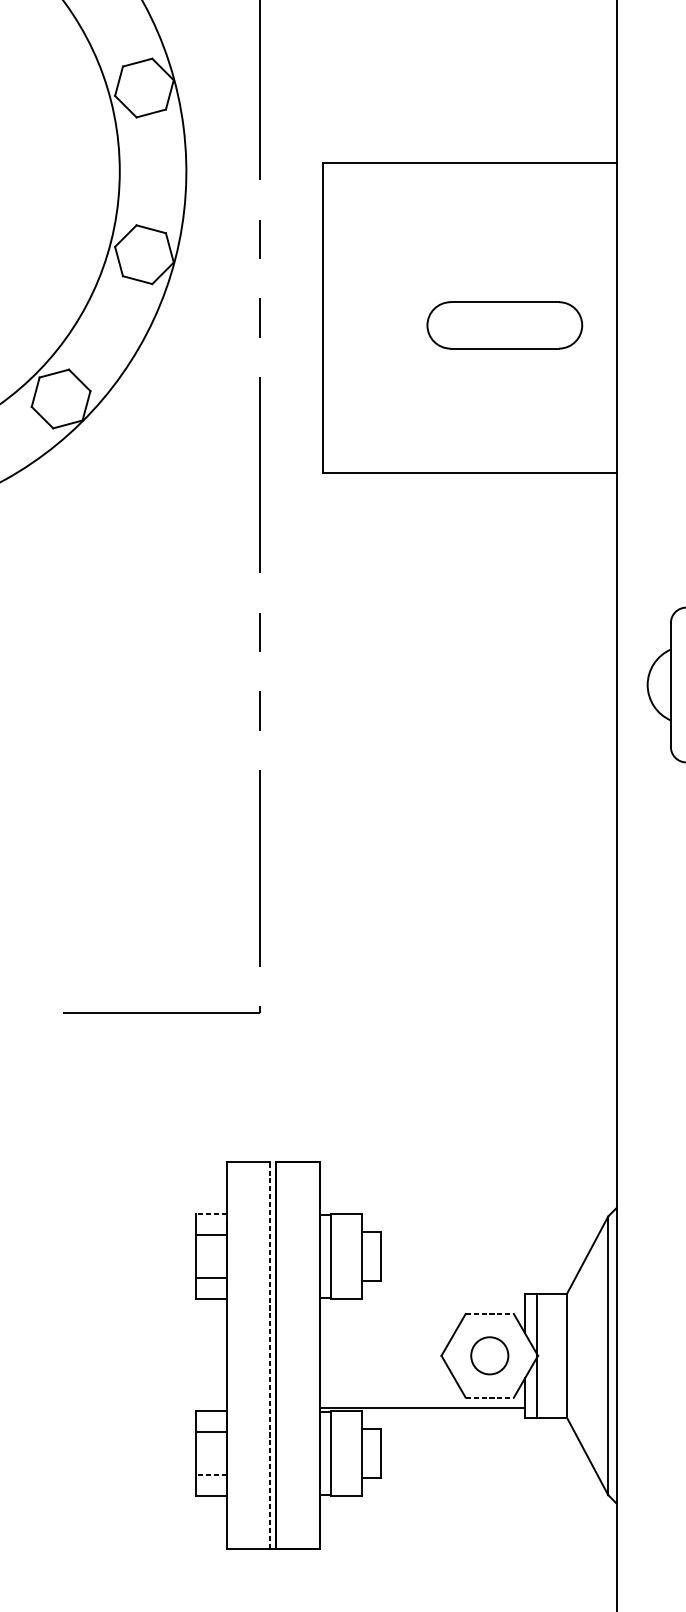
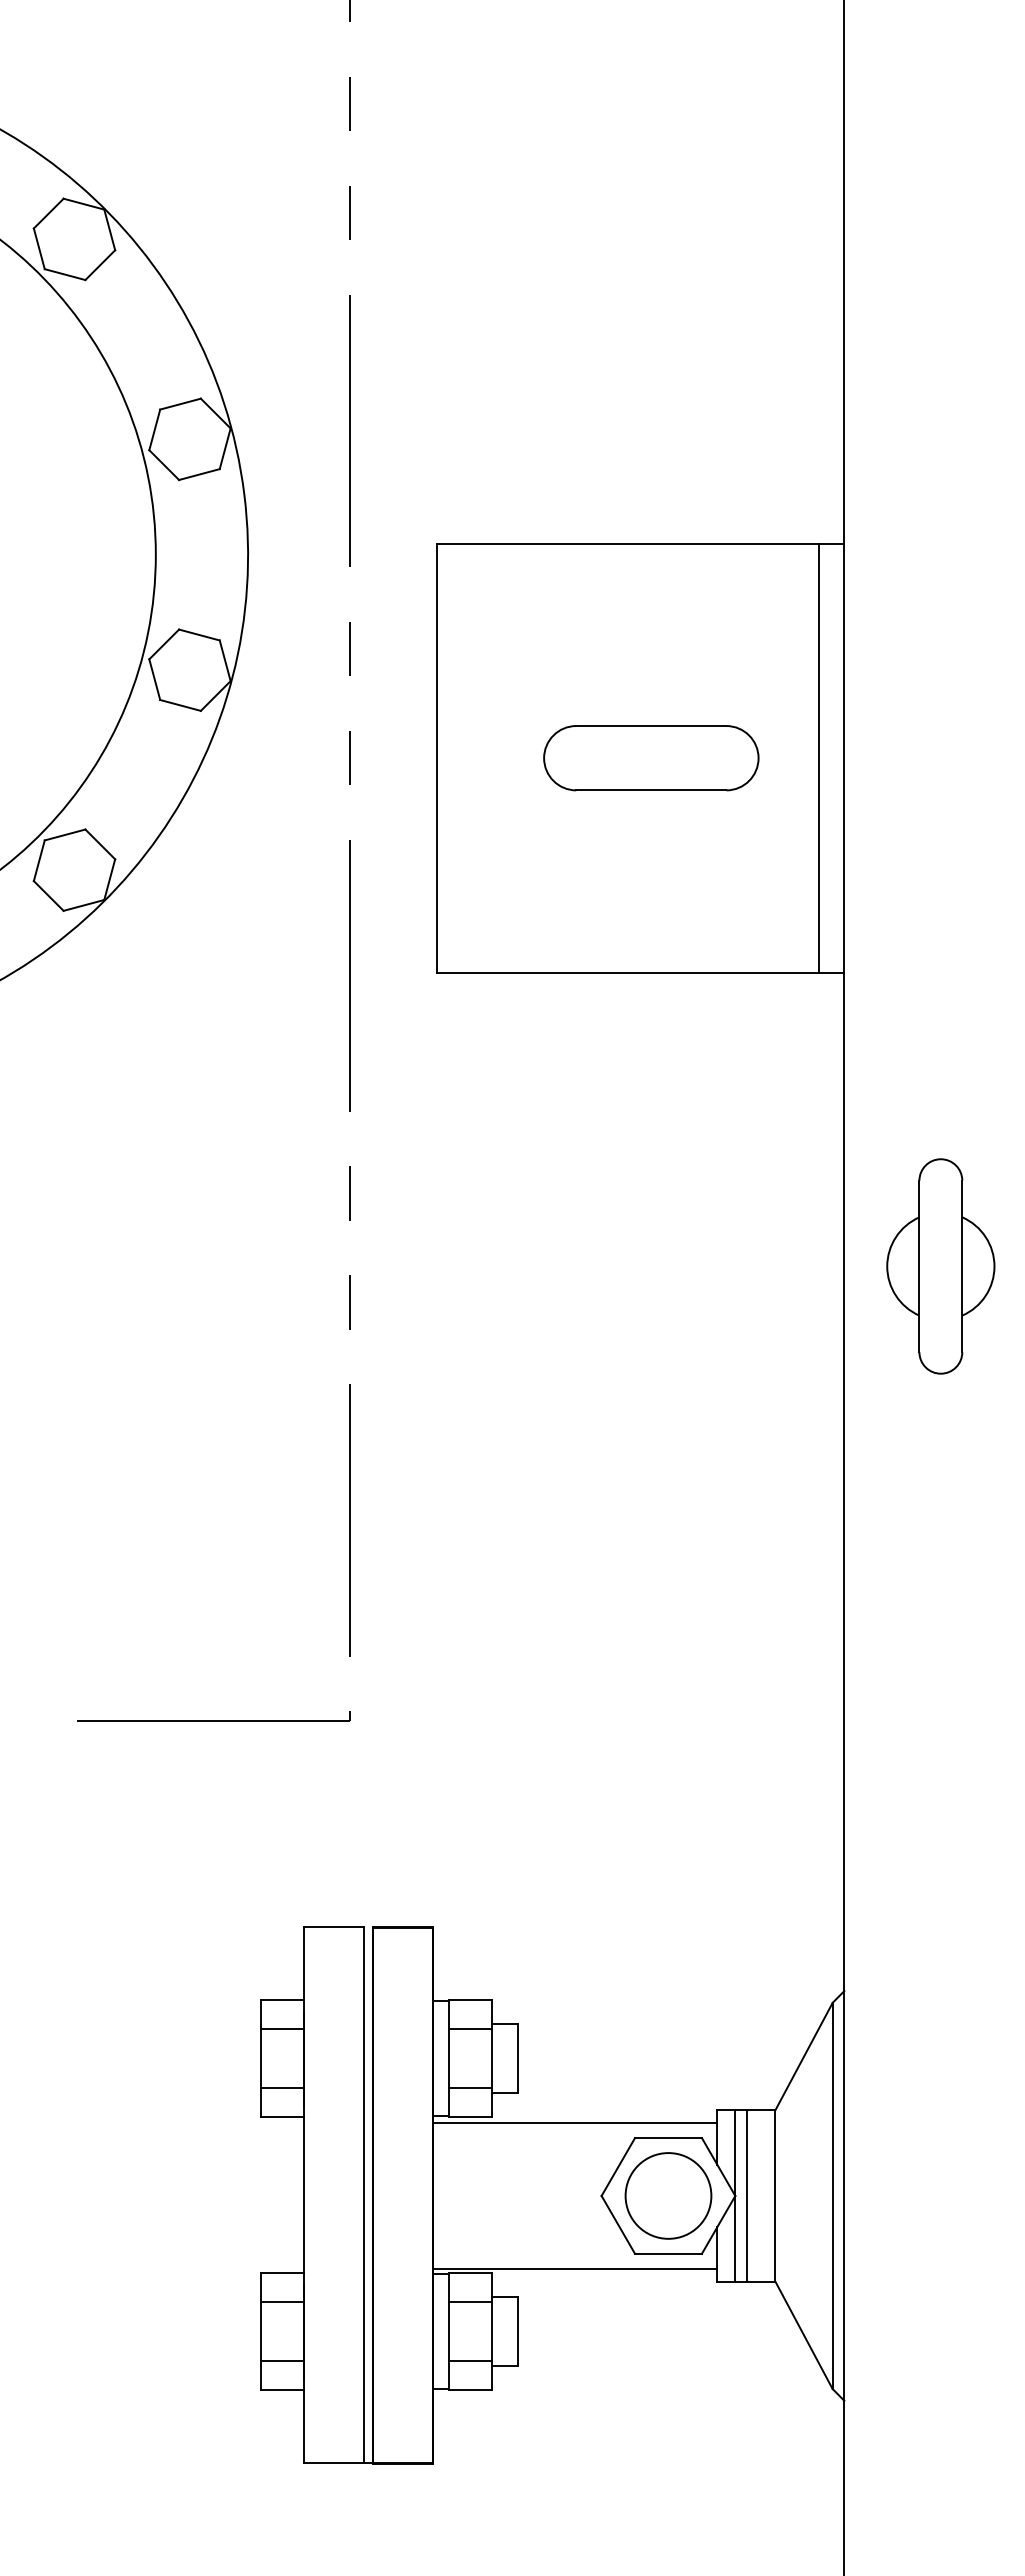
line: (598, 317) -> (818, 757), added
part: (504, 325) -> (651, 758), moved
line: (210, 1214) -> (281, 1999), dashed -> solid
line: (346, 1235) -> (469, 2029), added
line: (346, 1277) -> (469, 2087), added
line: (421, 1303) -> (574, 2123), added
line: (489, 1314) -> (668, 2138), dashed -> solid
line: (269, 1354) -> (363, 2194), dashed -> solid
circle: (489, 1355) -> (668, 2195), size x1.67
line: (546, 1355) -> (747, 2195), added
line: (489, 1397) -> (668, 2253), dashed -> solid
line: (346, 1432) -> (469, 2302), added
line: (210, 1474) -> (281, 2360), dashed -> solid
line: (346, 1474) -> (469, 2360), added

